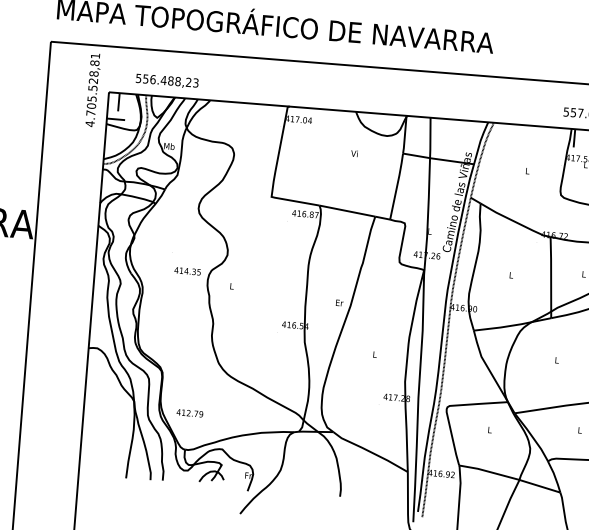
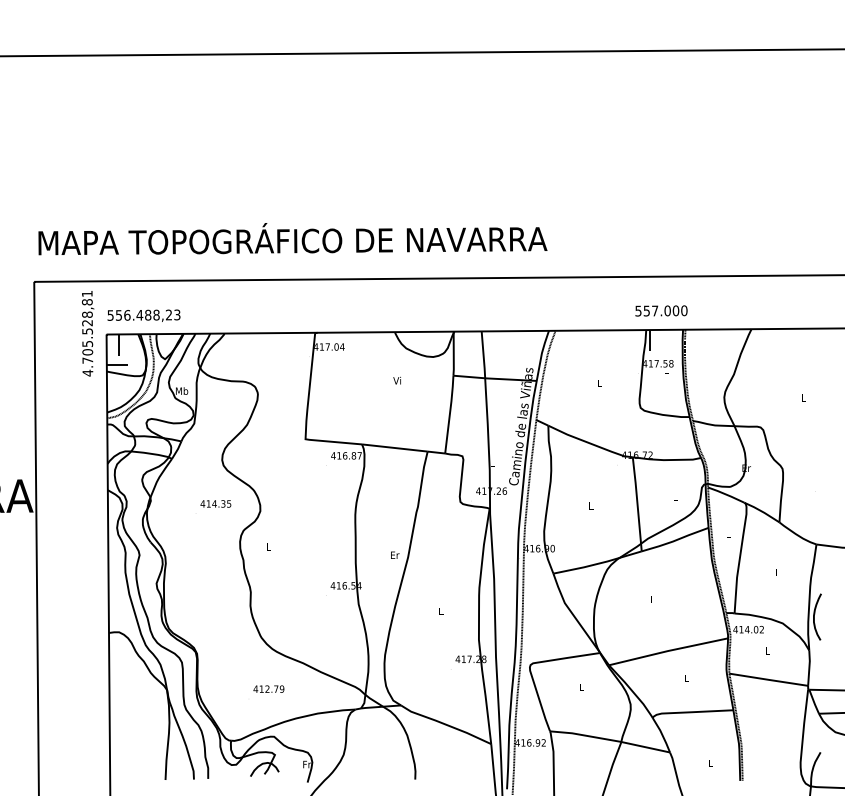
text: (166, 80) -> (143, 315), moved
text: (187, 270) -> (215, 503), moved
text: (189, 412) -> (268, 688), moved

